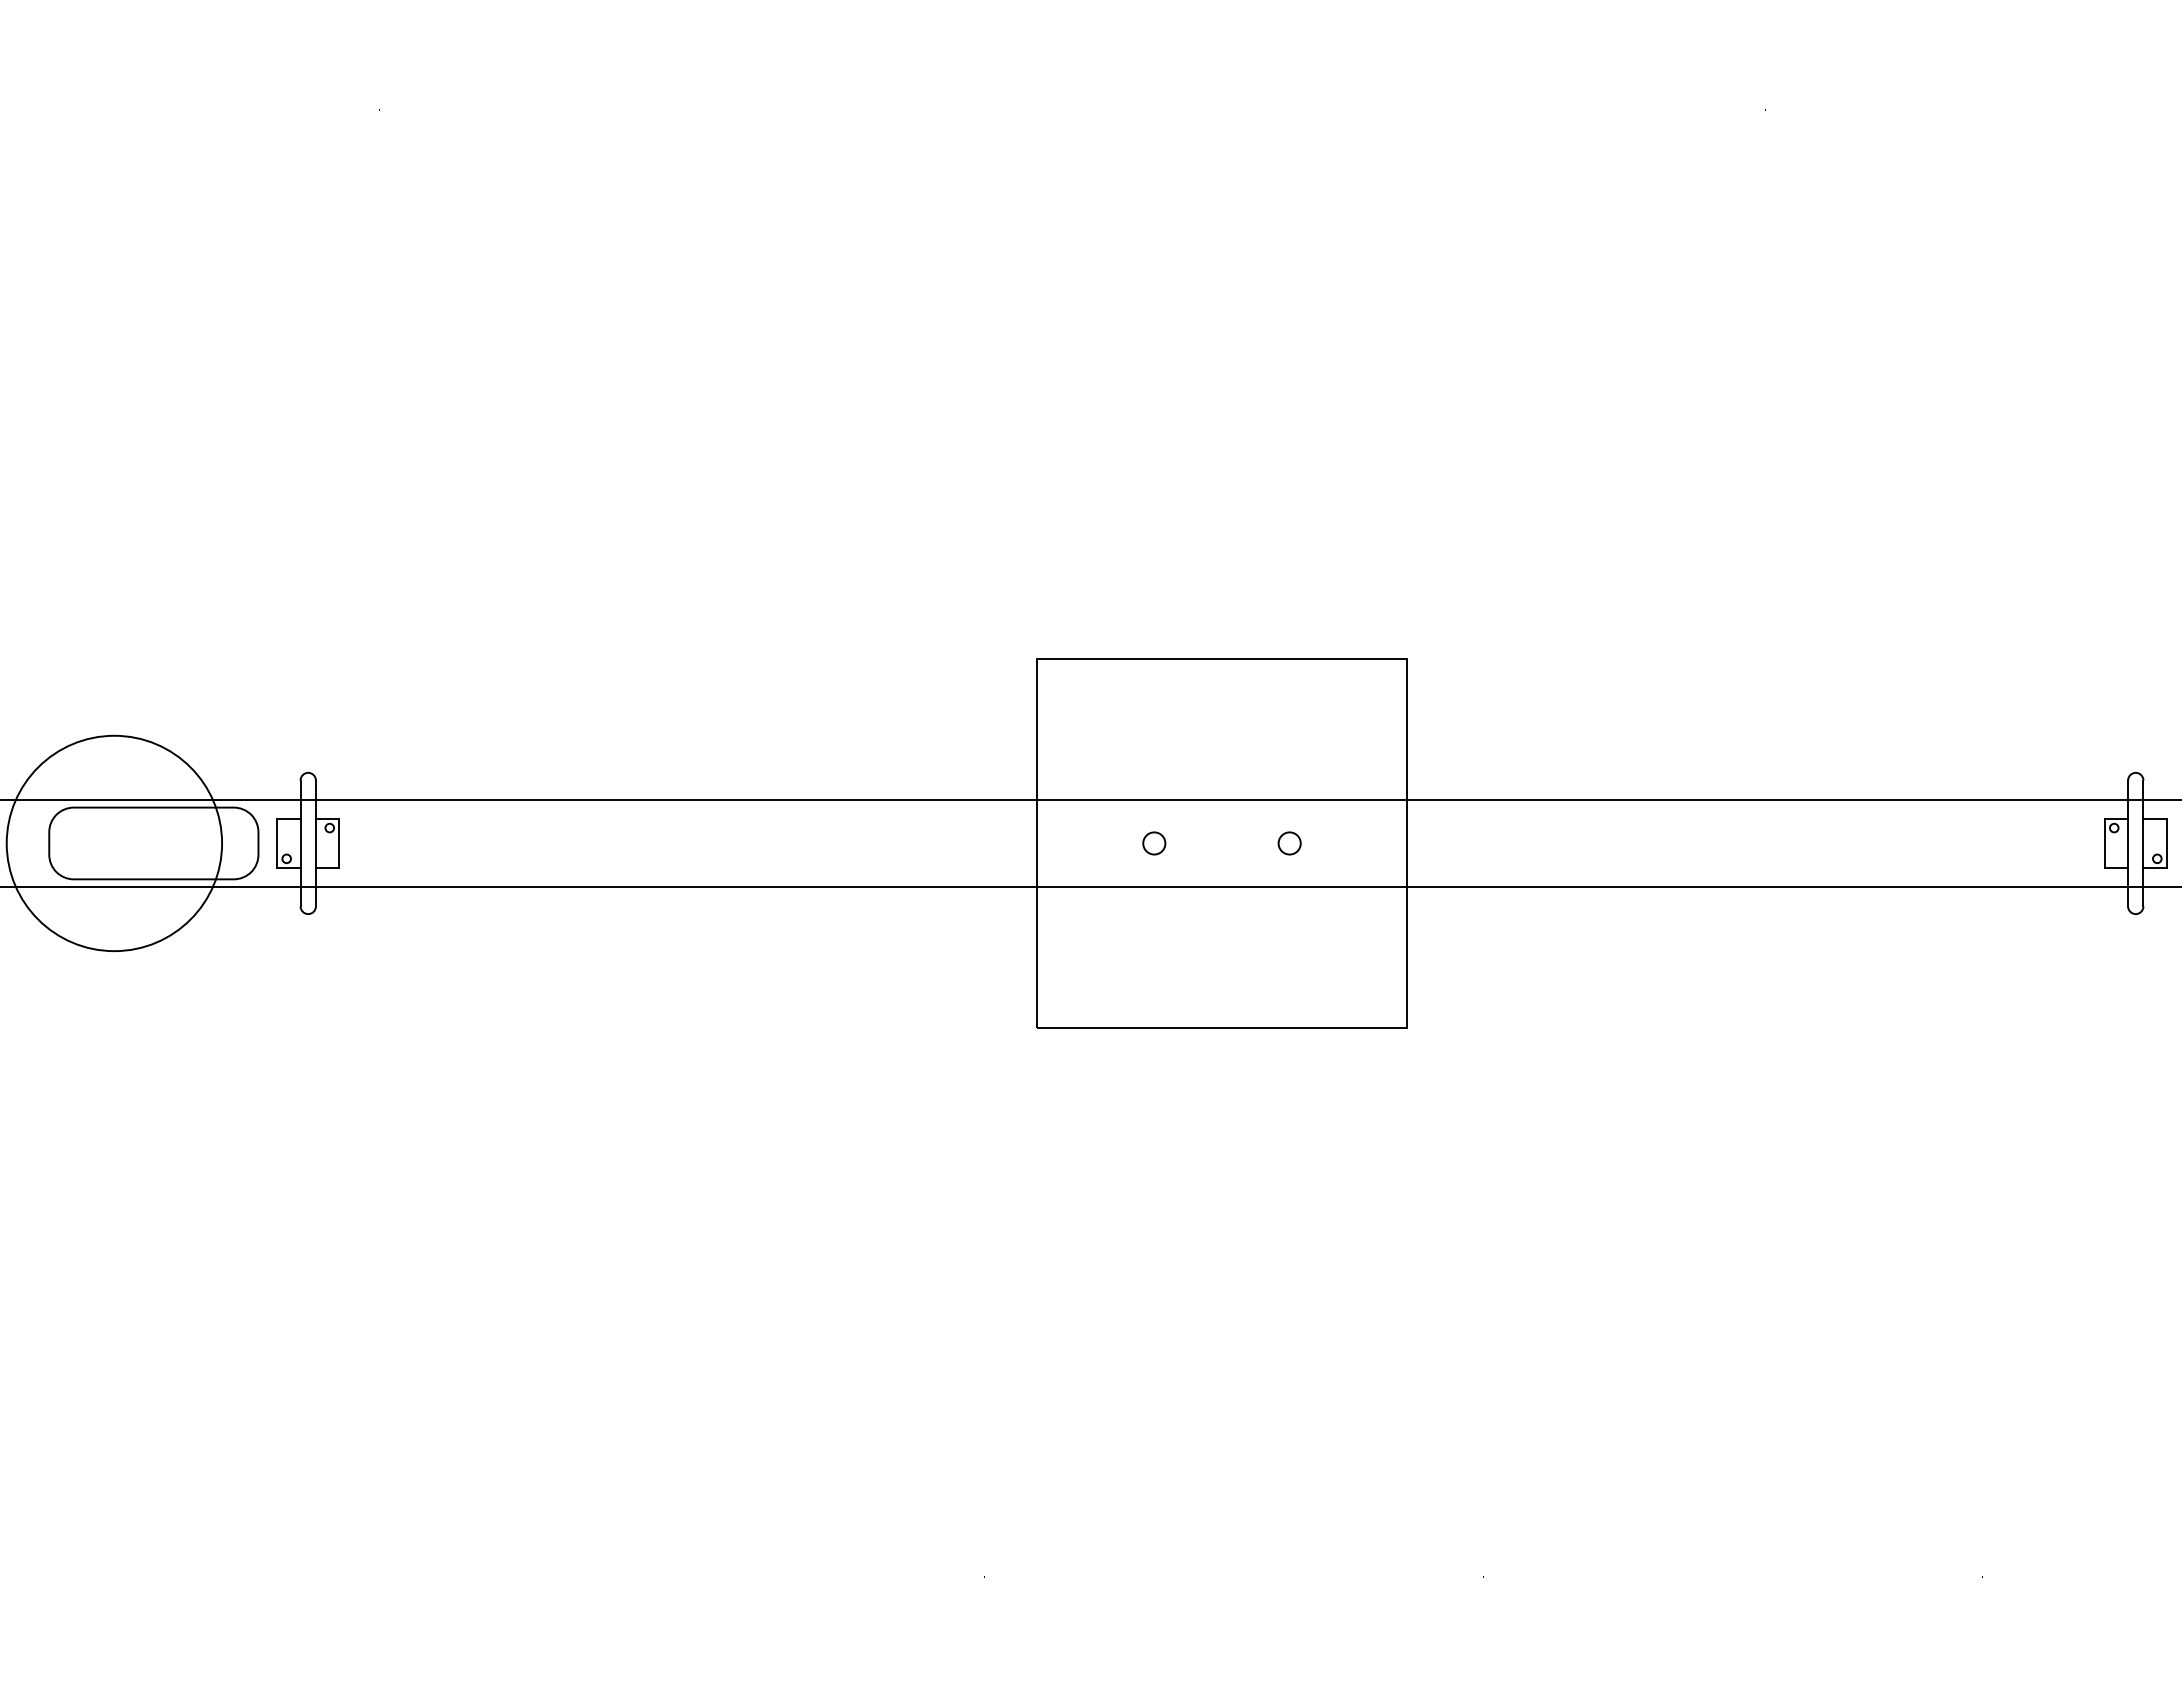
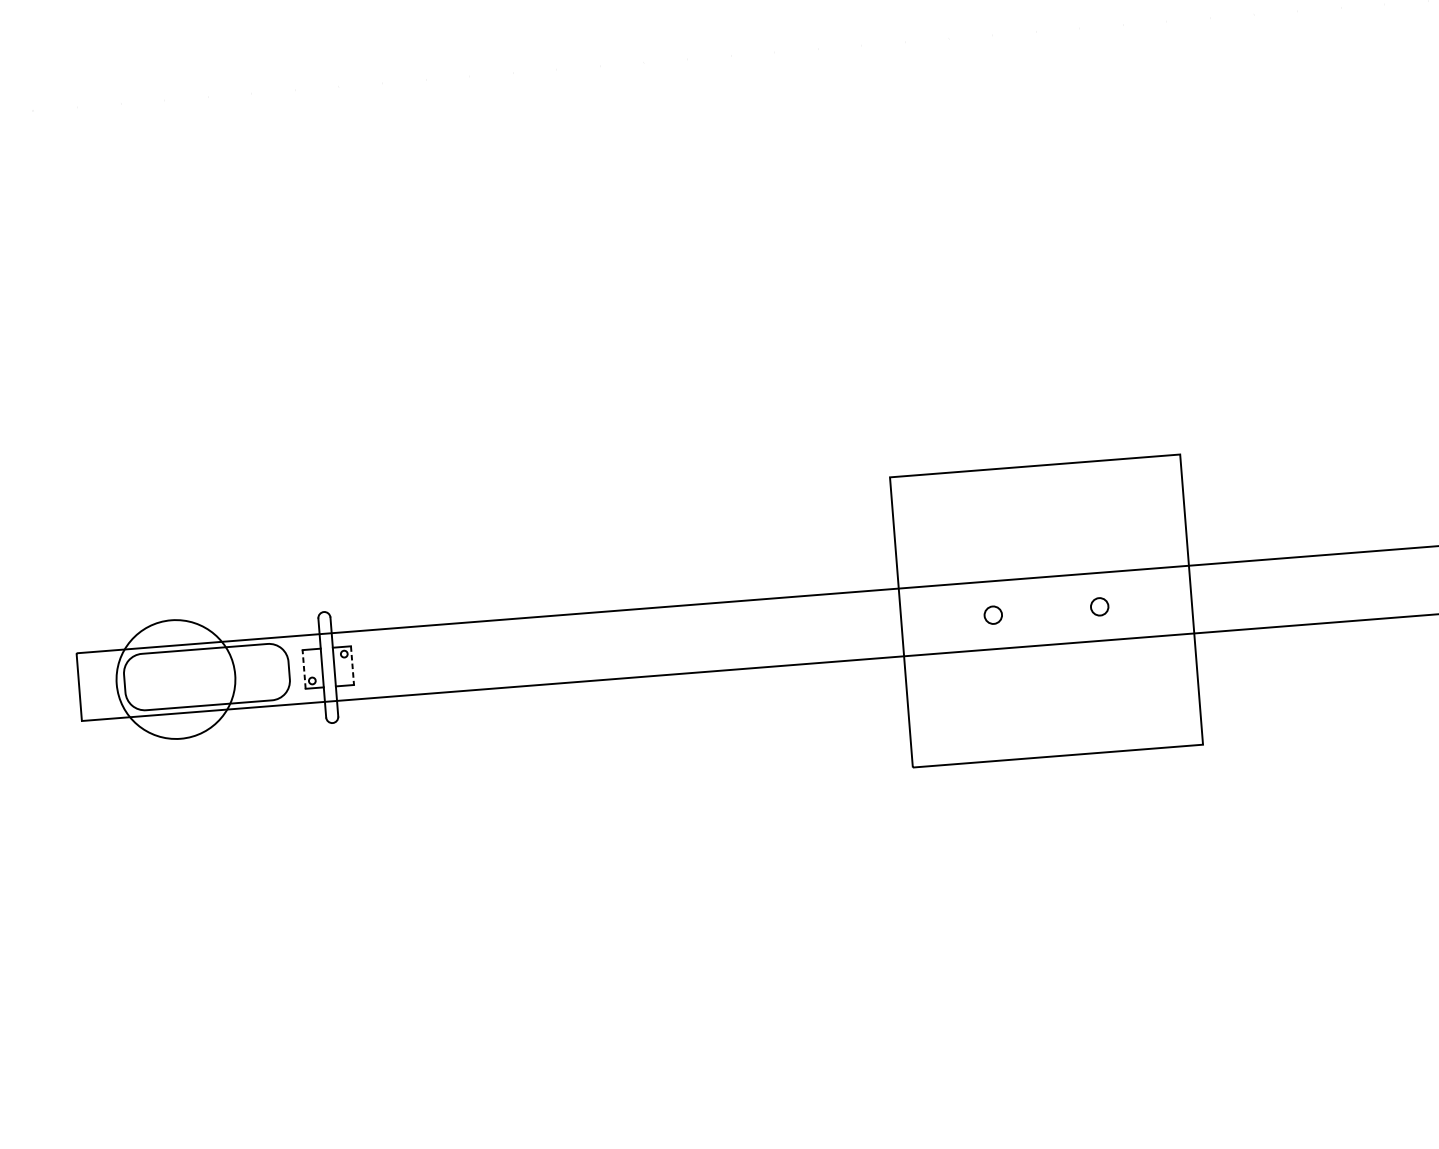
circle: (114, 843) -> (176, 679), size x0.7
line: (277, 843) -> (304, 669), solid -> dashed
line: (339, 843) -> (352, 665), solid -> dashed

